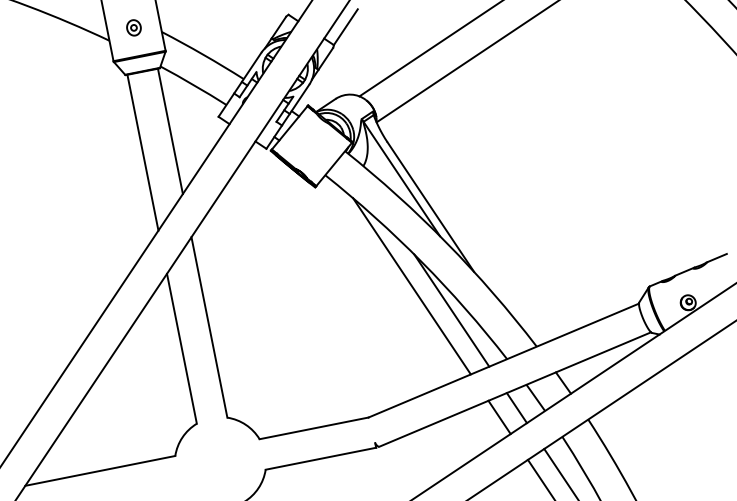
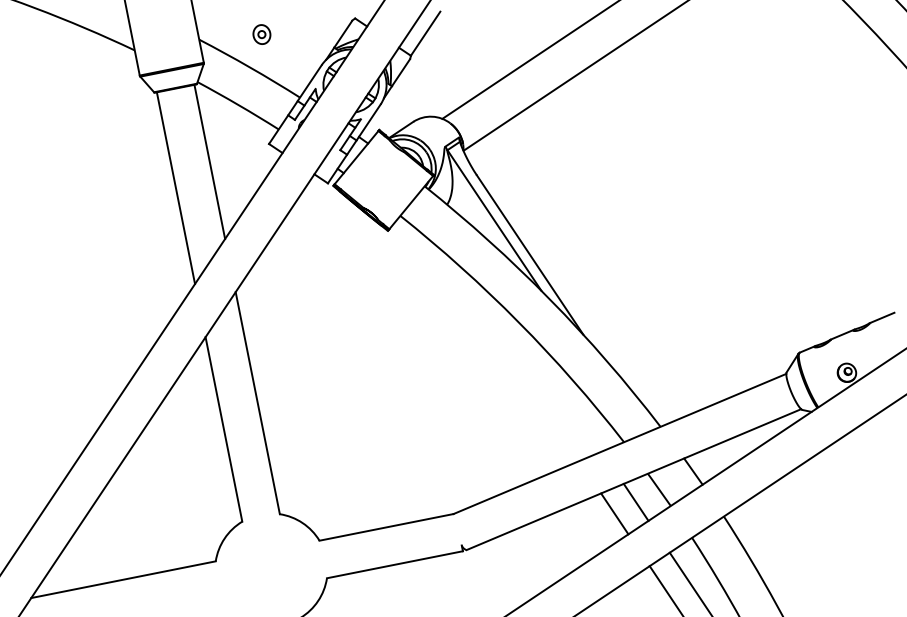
part: (133, 27) -> (261, 34), moved
line: (411, 286) -> (506, 352), removed
line: (451, 310) -> (555, 382), removed

